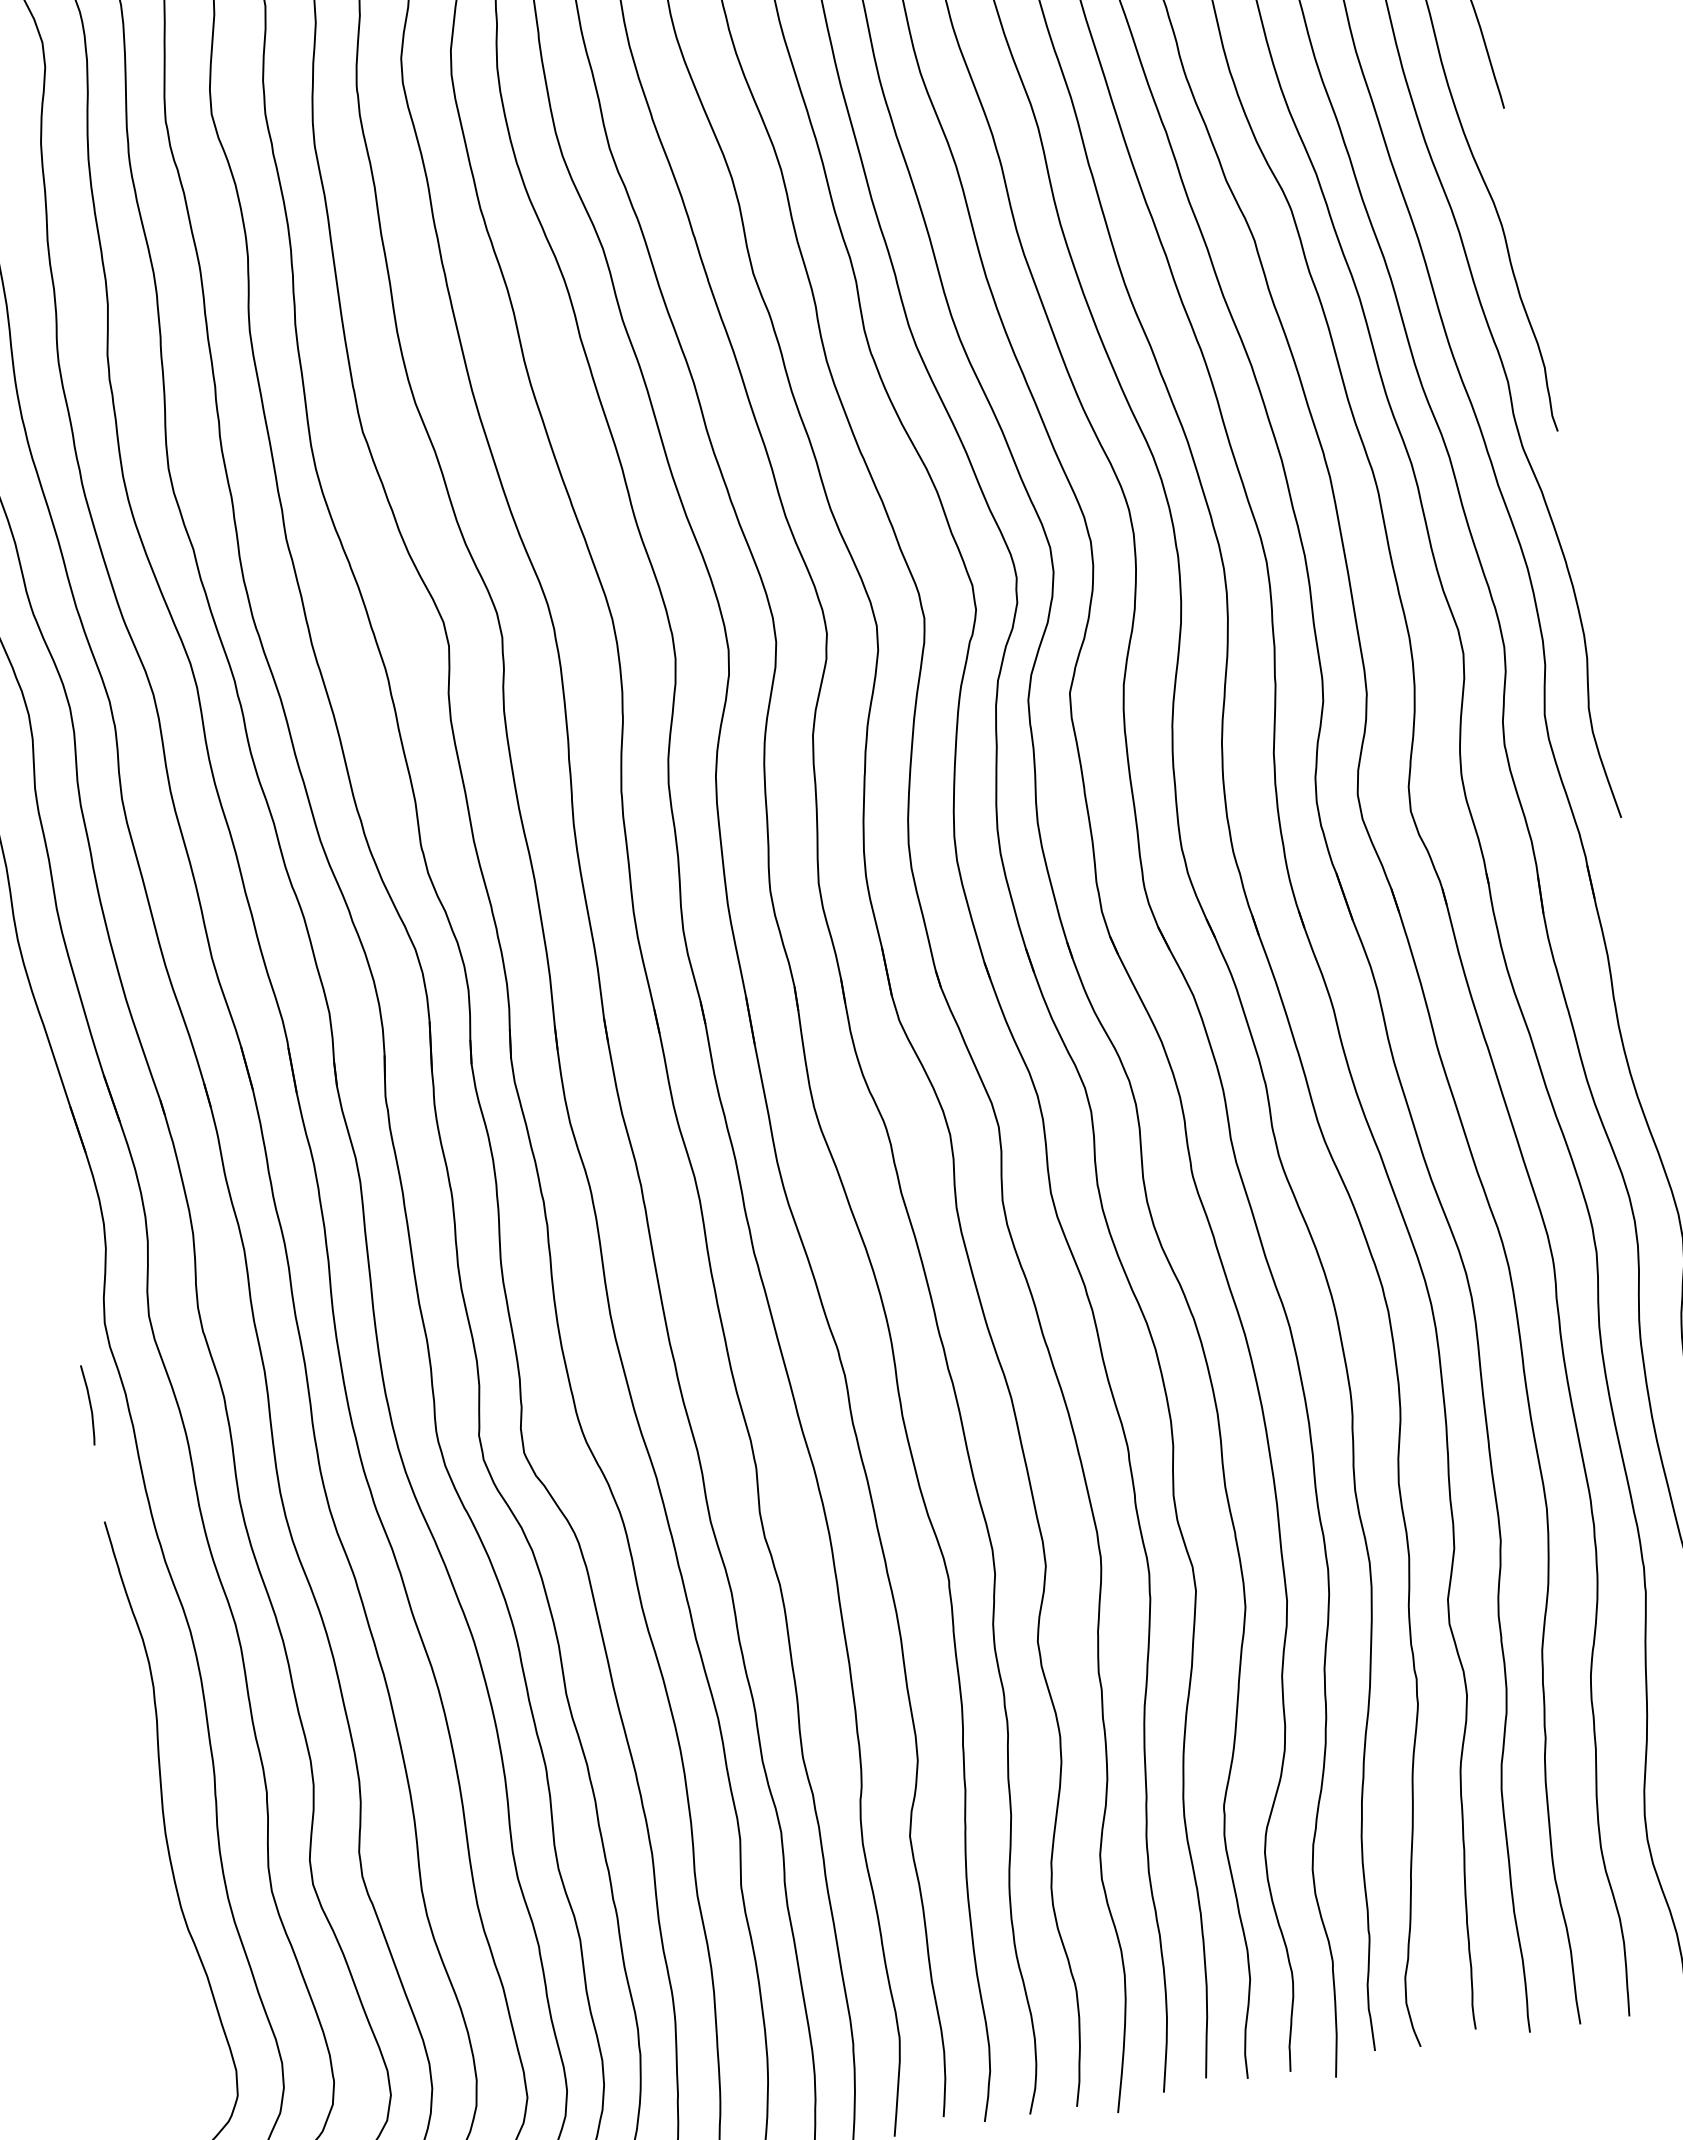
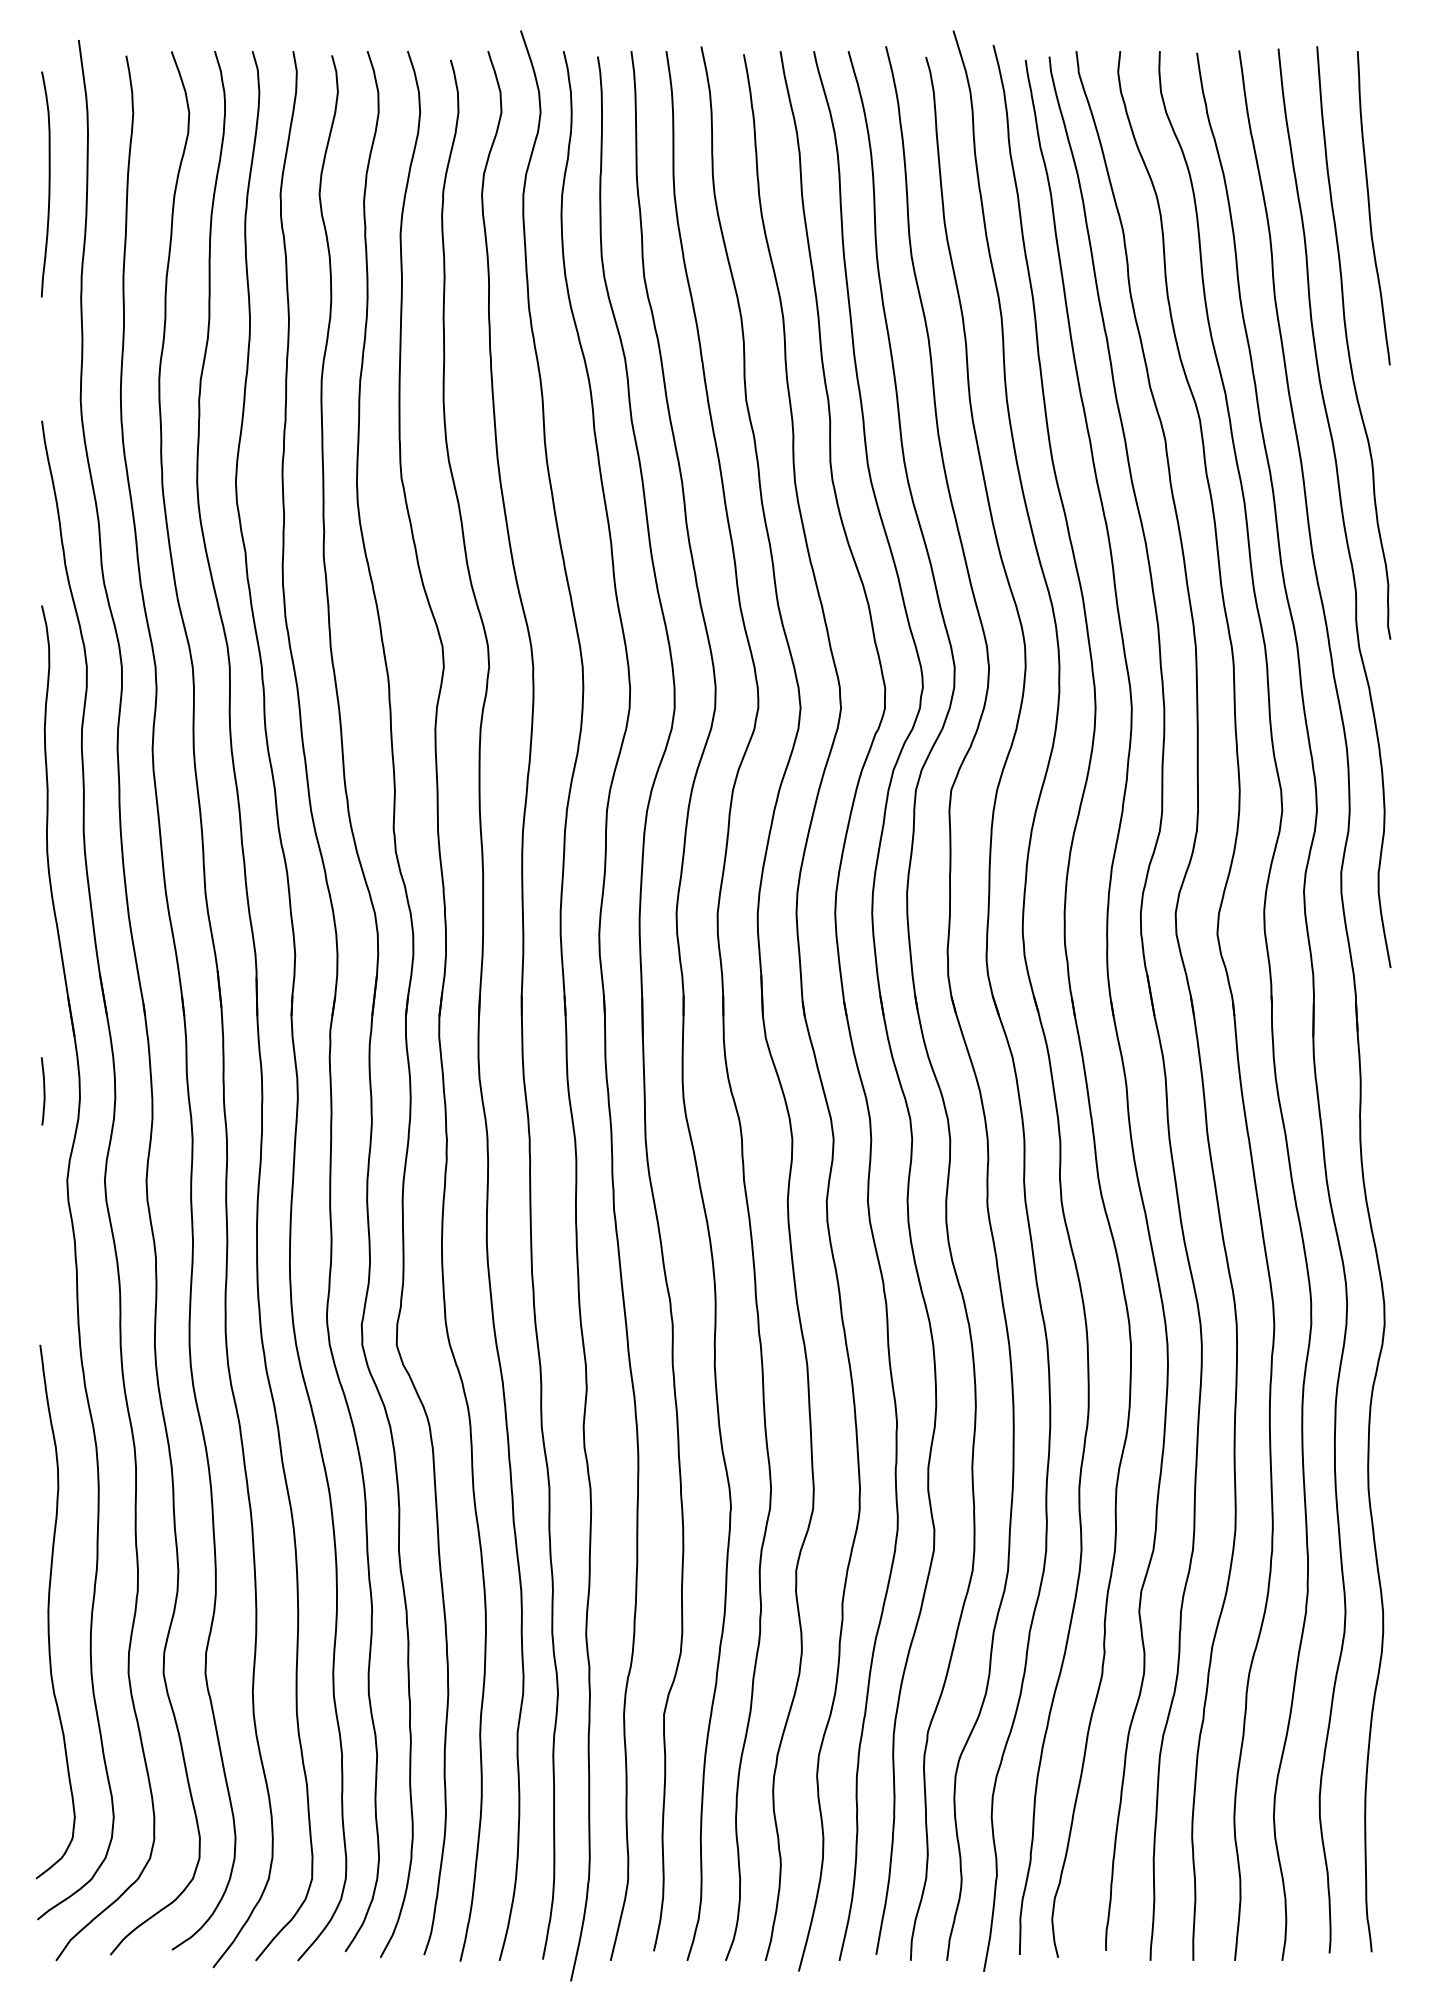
line: (89, 1405) -> (43, 1091), moved

